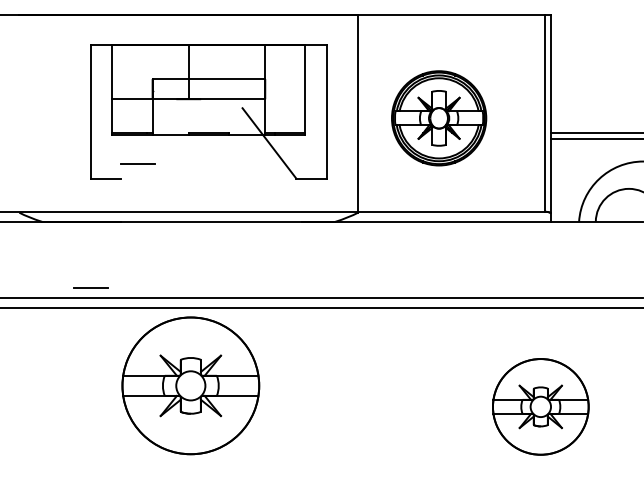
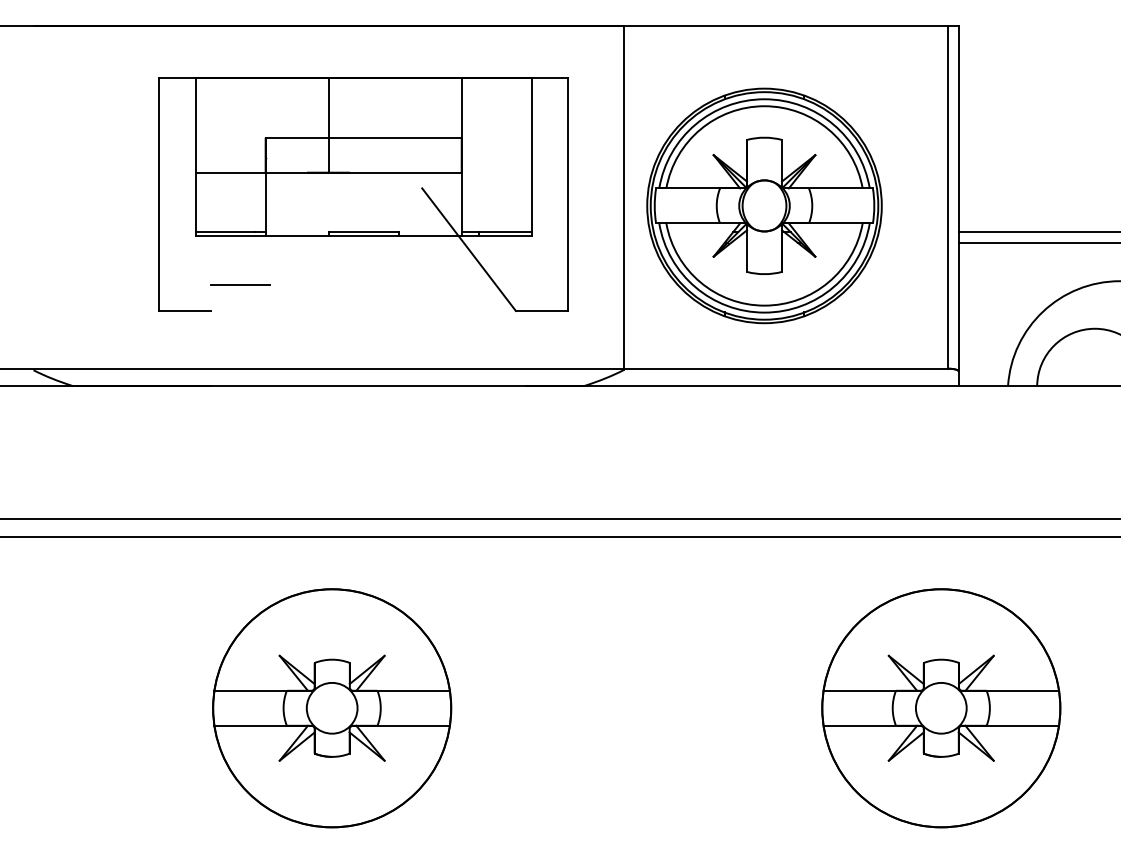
part: (438, 118) -> (763, 206), size x1.43
line: (90, 287) -> (157, 500), removed
part: (190, 385) -> (331, 707), moved
part: (540, 406) -> (940, 707), size x1.43

